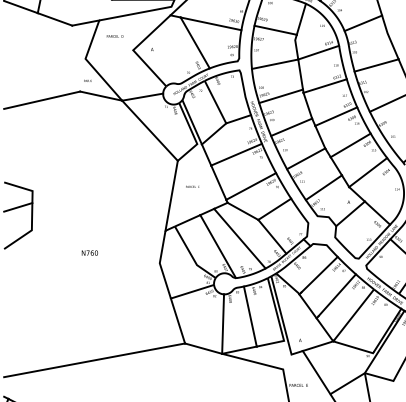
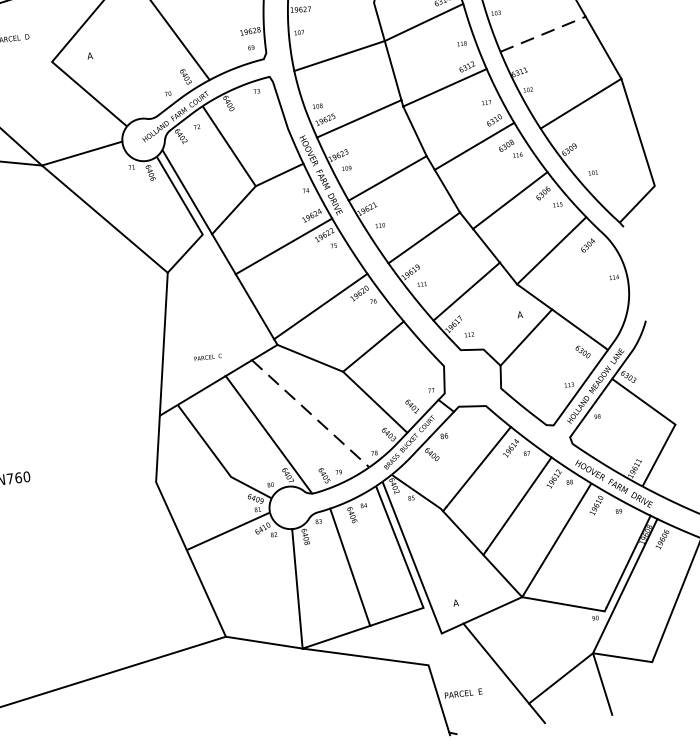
line: (376, 65) -> (542, 34), solid -> dashed
text: (192, 186) -> (207, 356), moved
line: (240, 239) -> (312, 415), solid -> dashed

